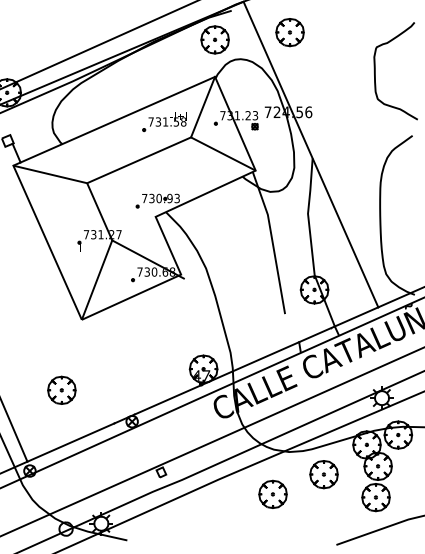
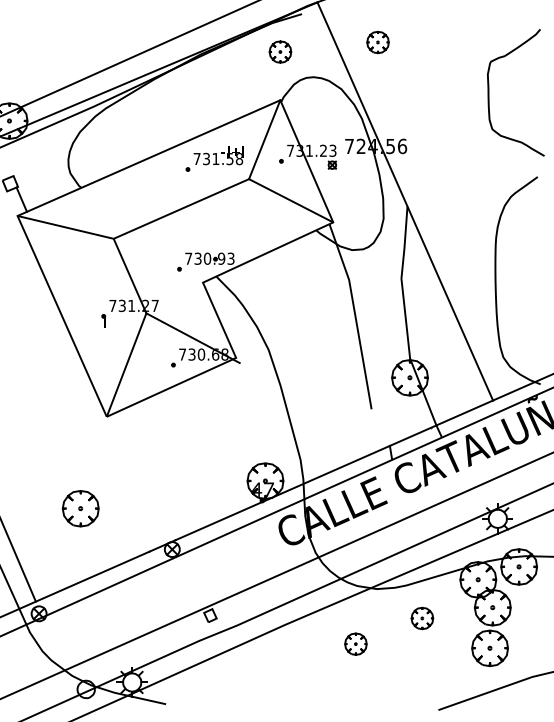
part: (289, 32) -> (377, 42), size x0.6
part: (215, 39) -> (280, 51), size x0.6
part: (324, 474) -> (422, 618), size x0.6
part: (272, 493) -> (355, 643), size x0.6

